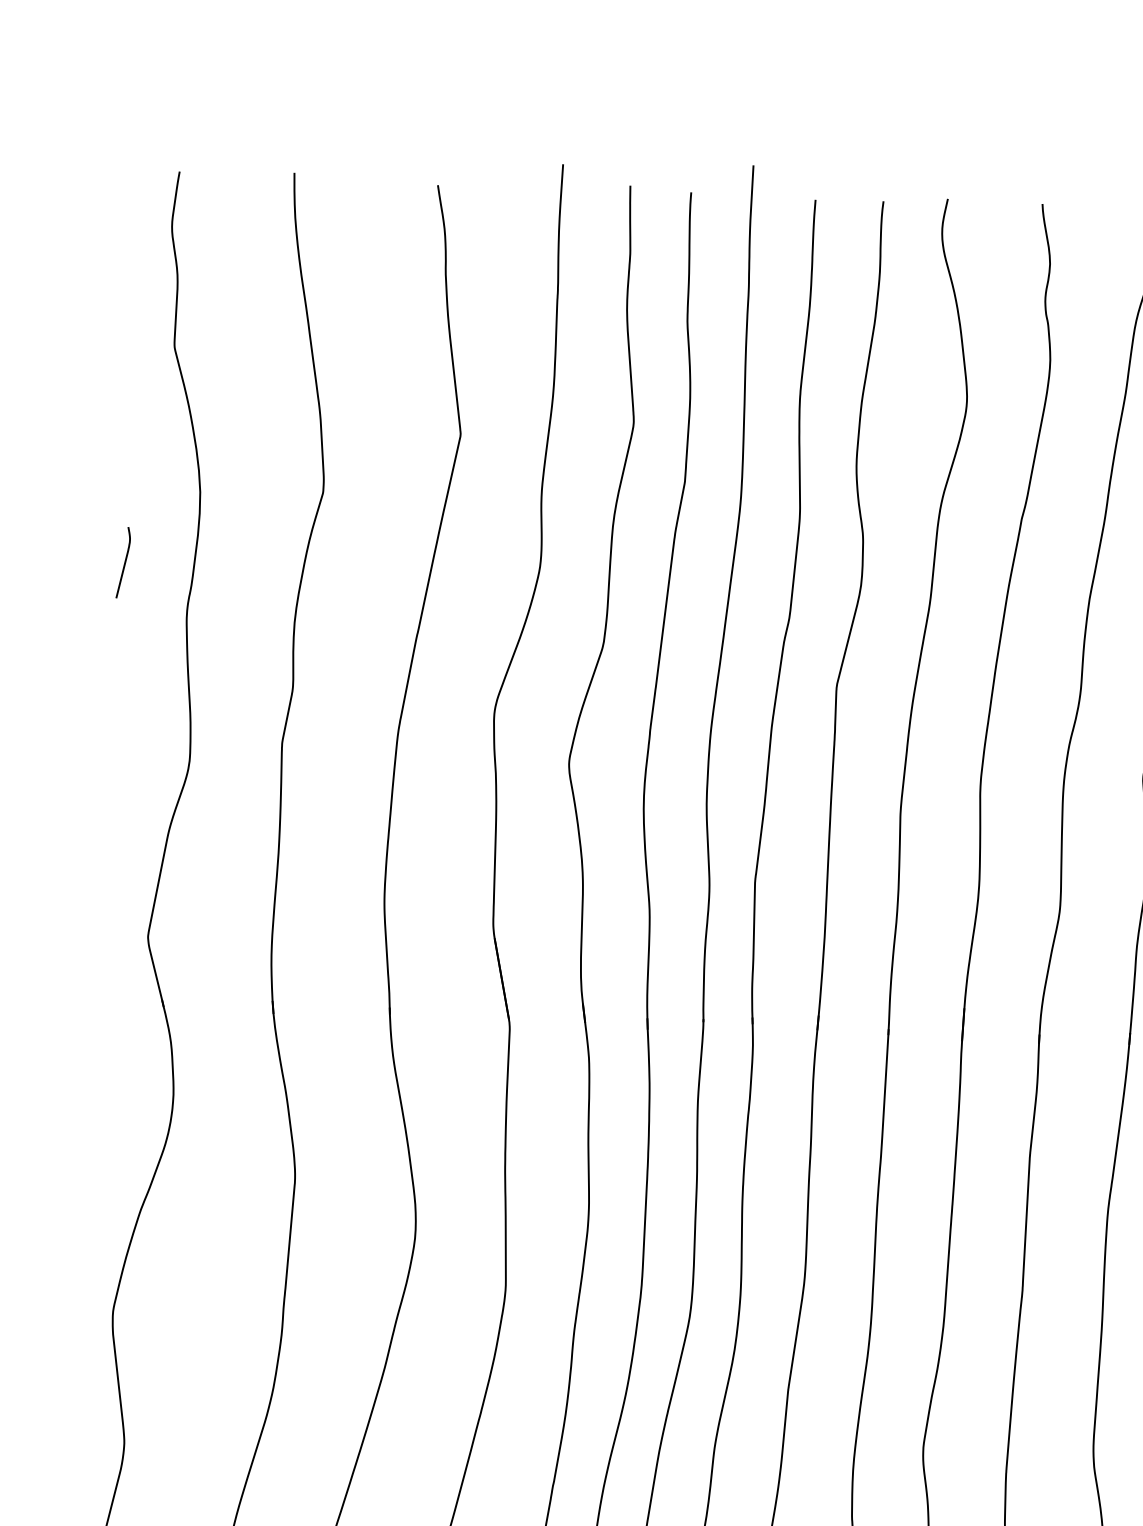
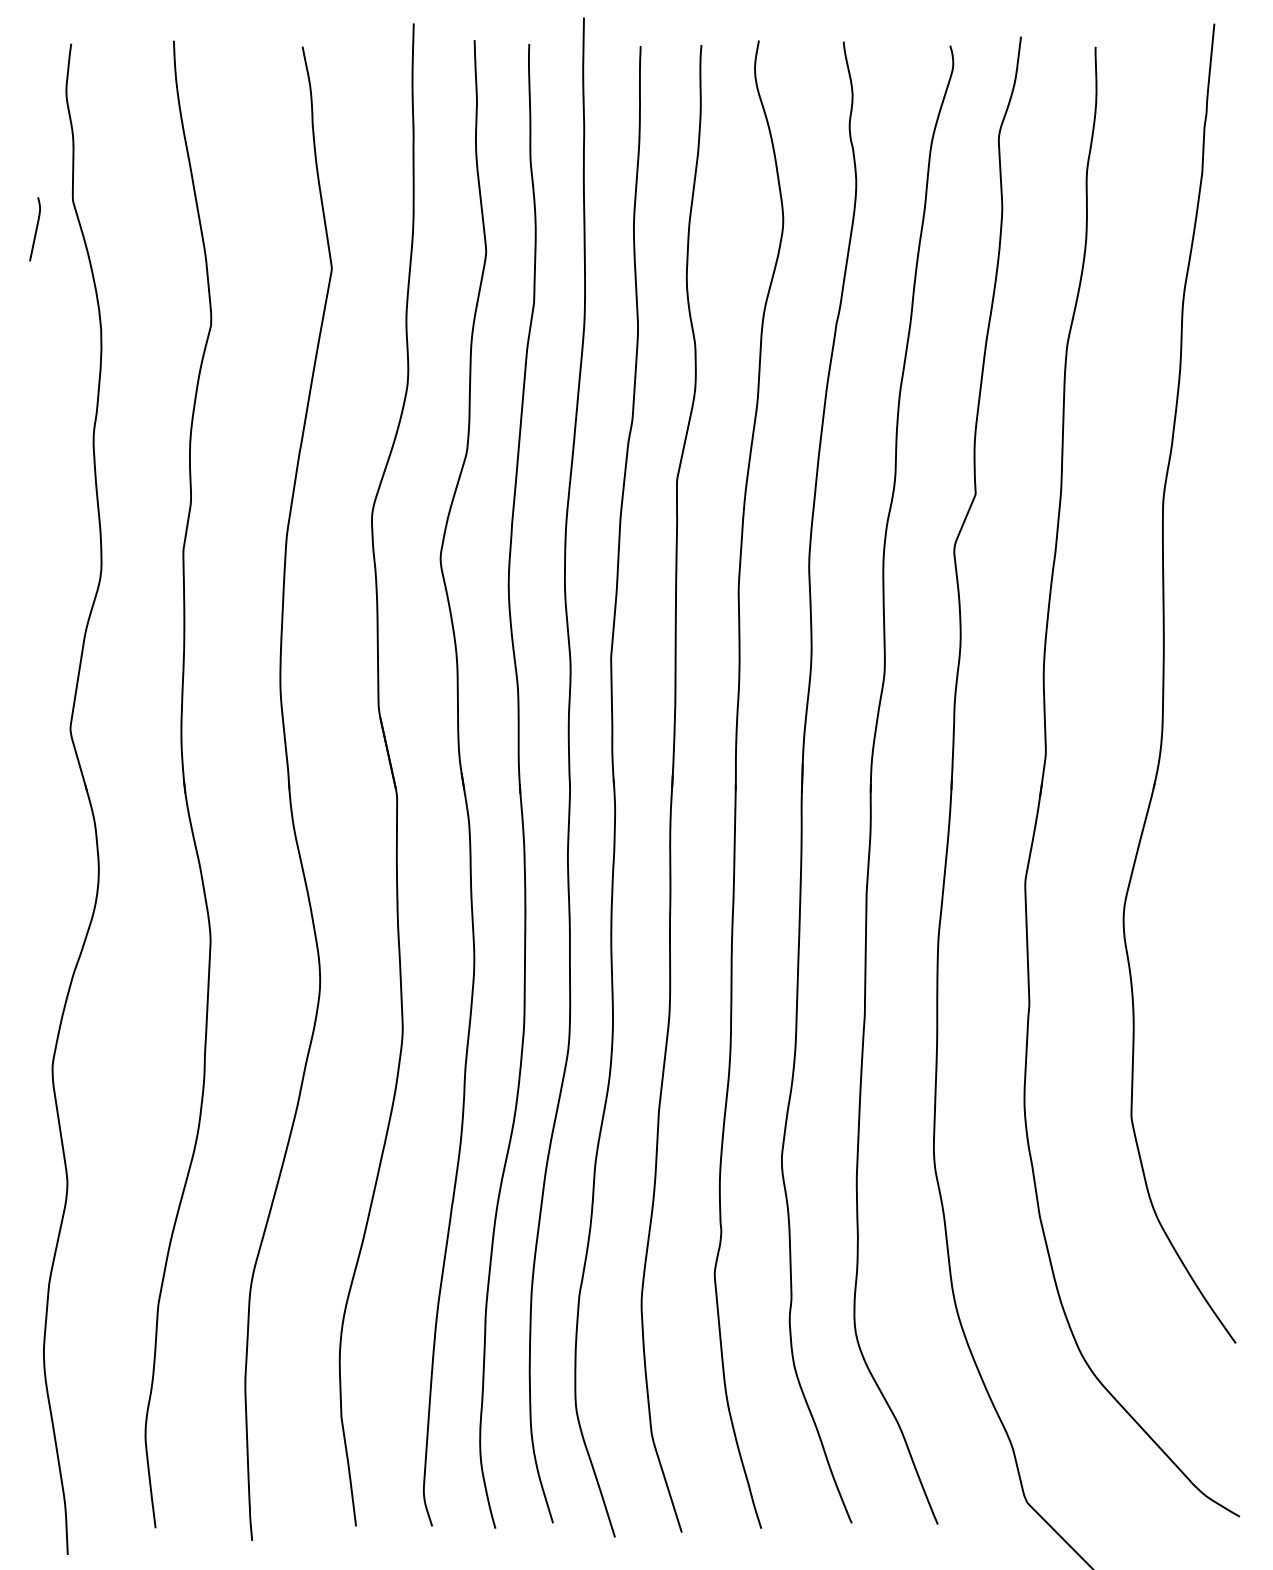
curve: (123, 562) -> (35, 229), moved

